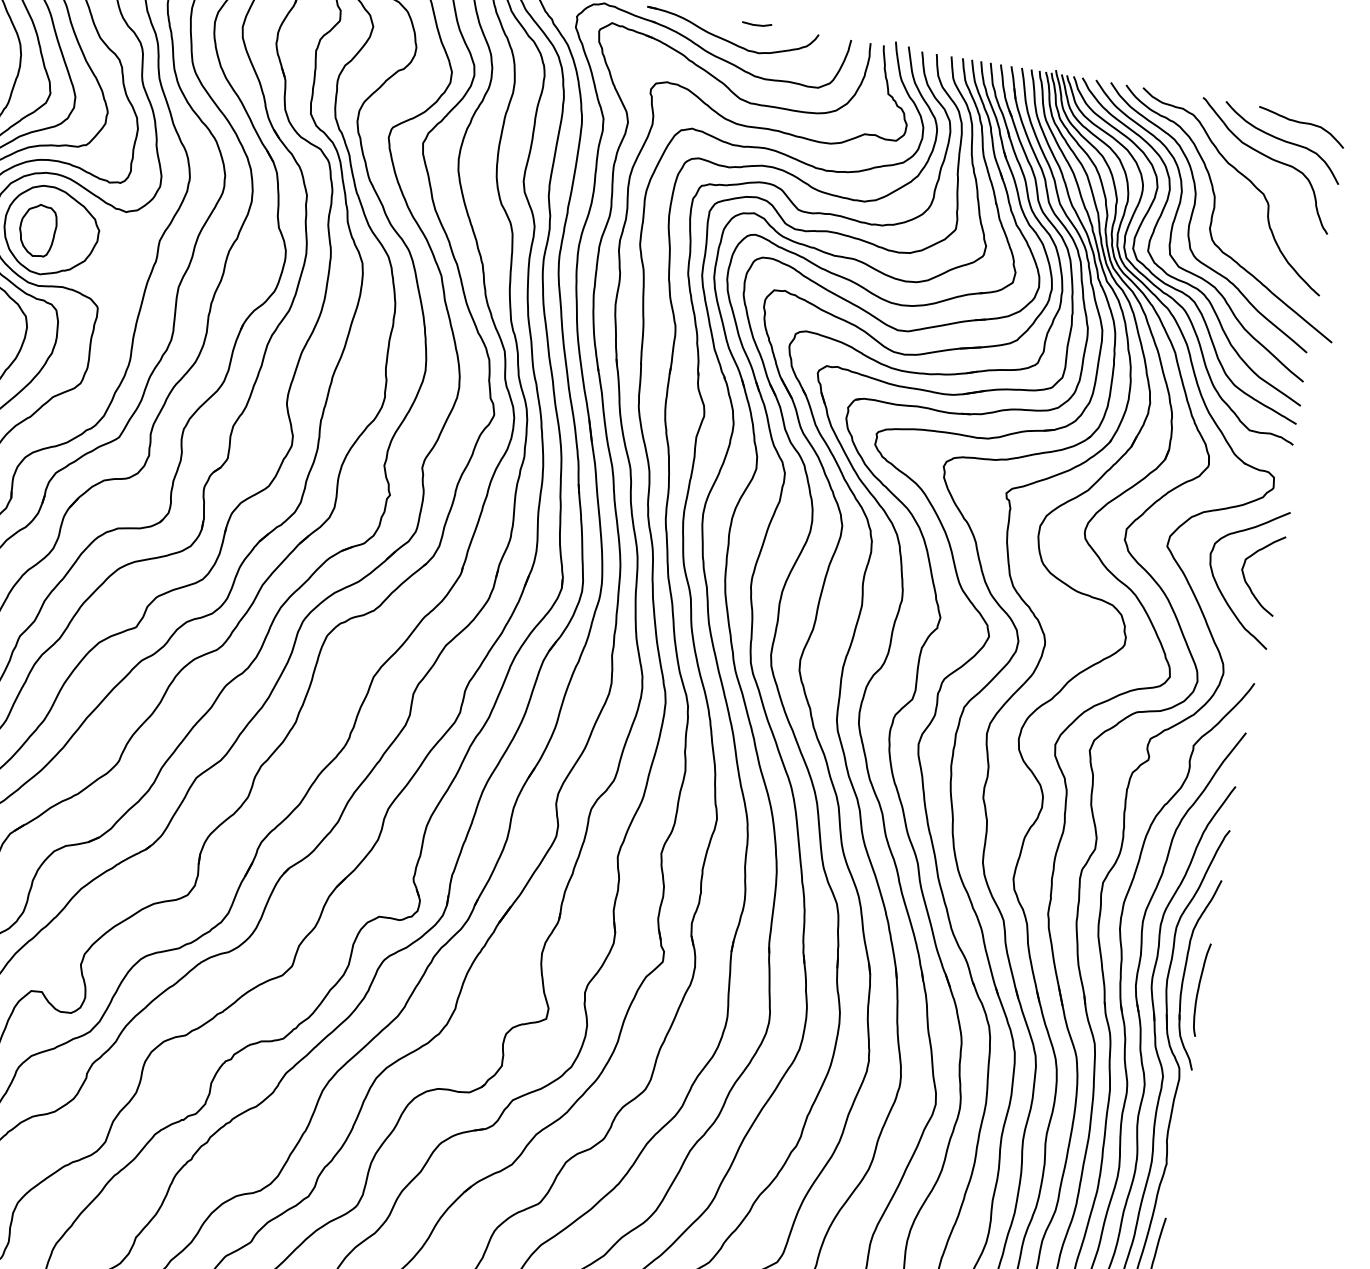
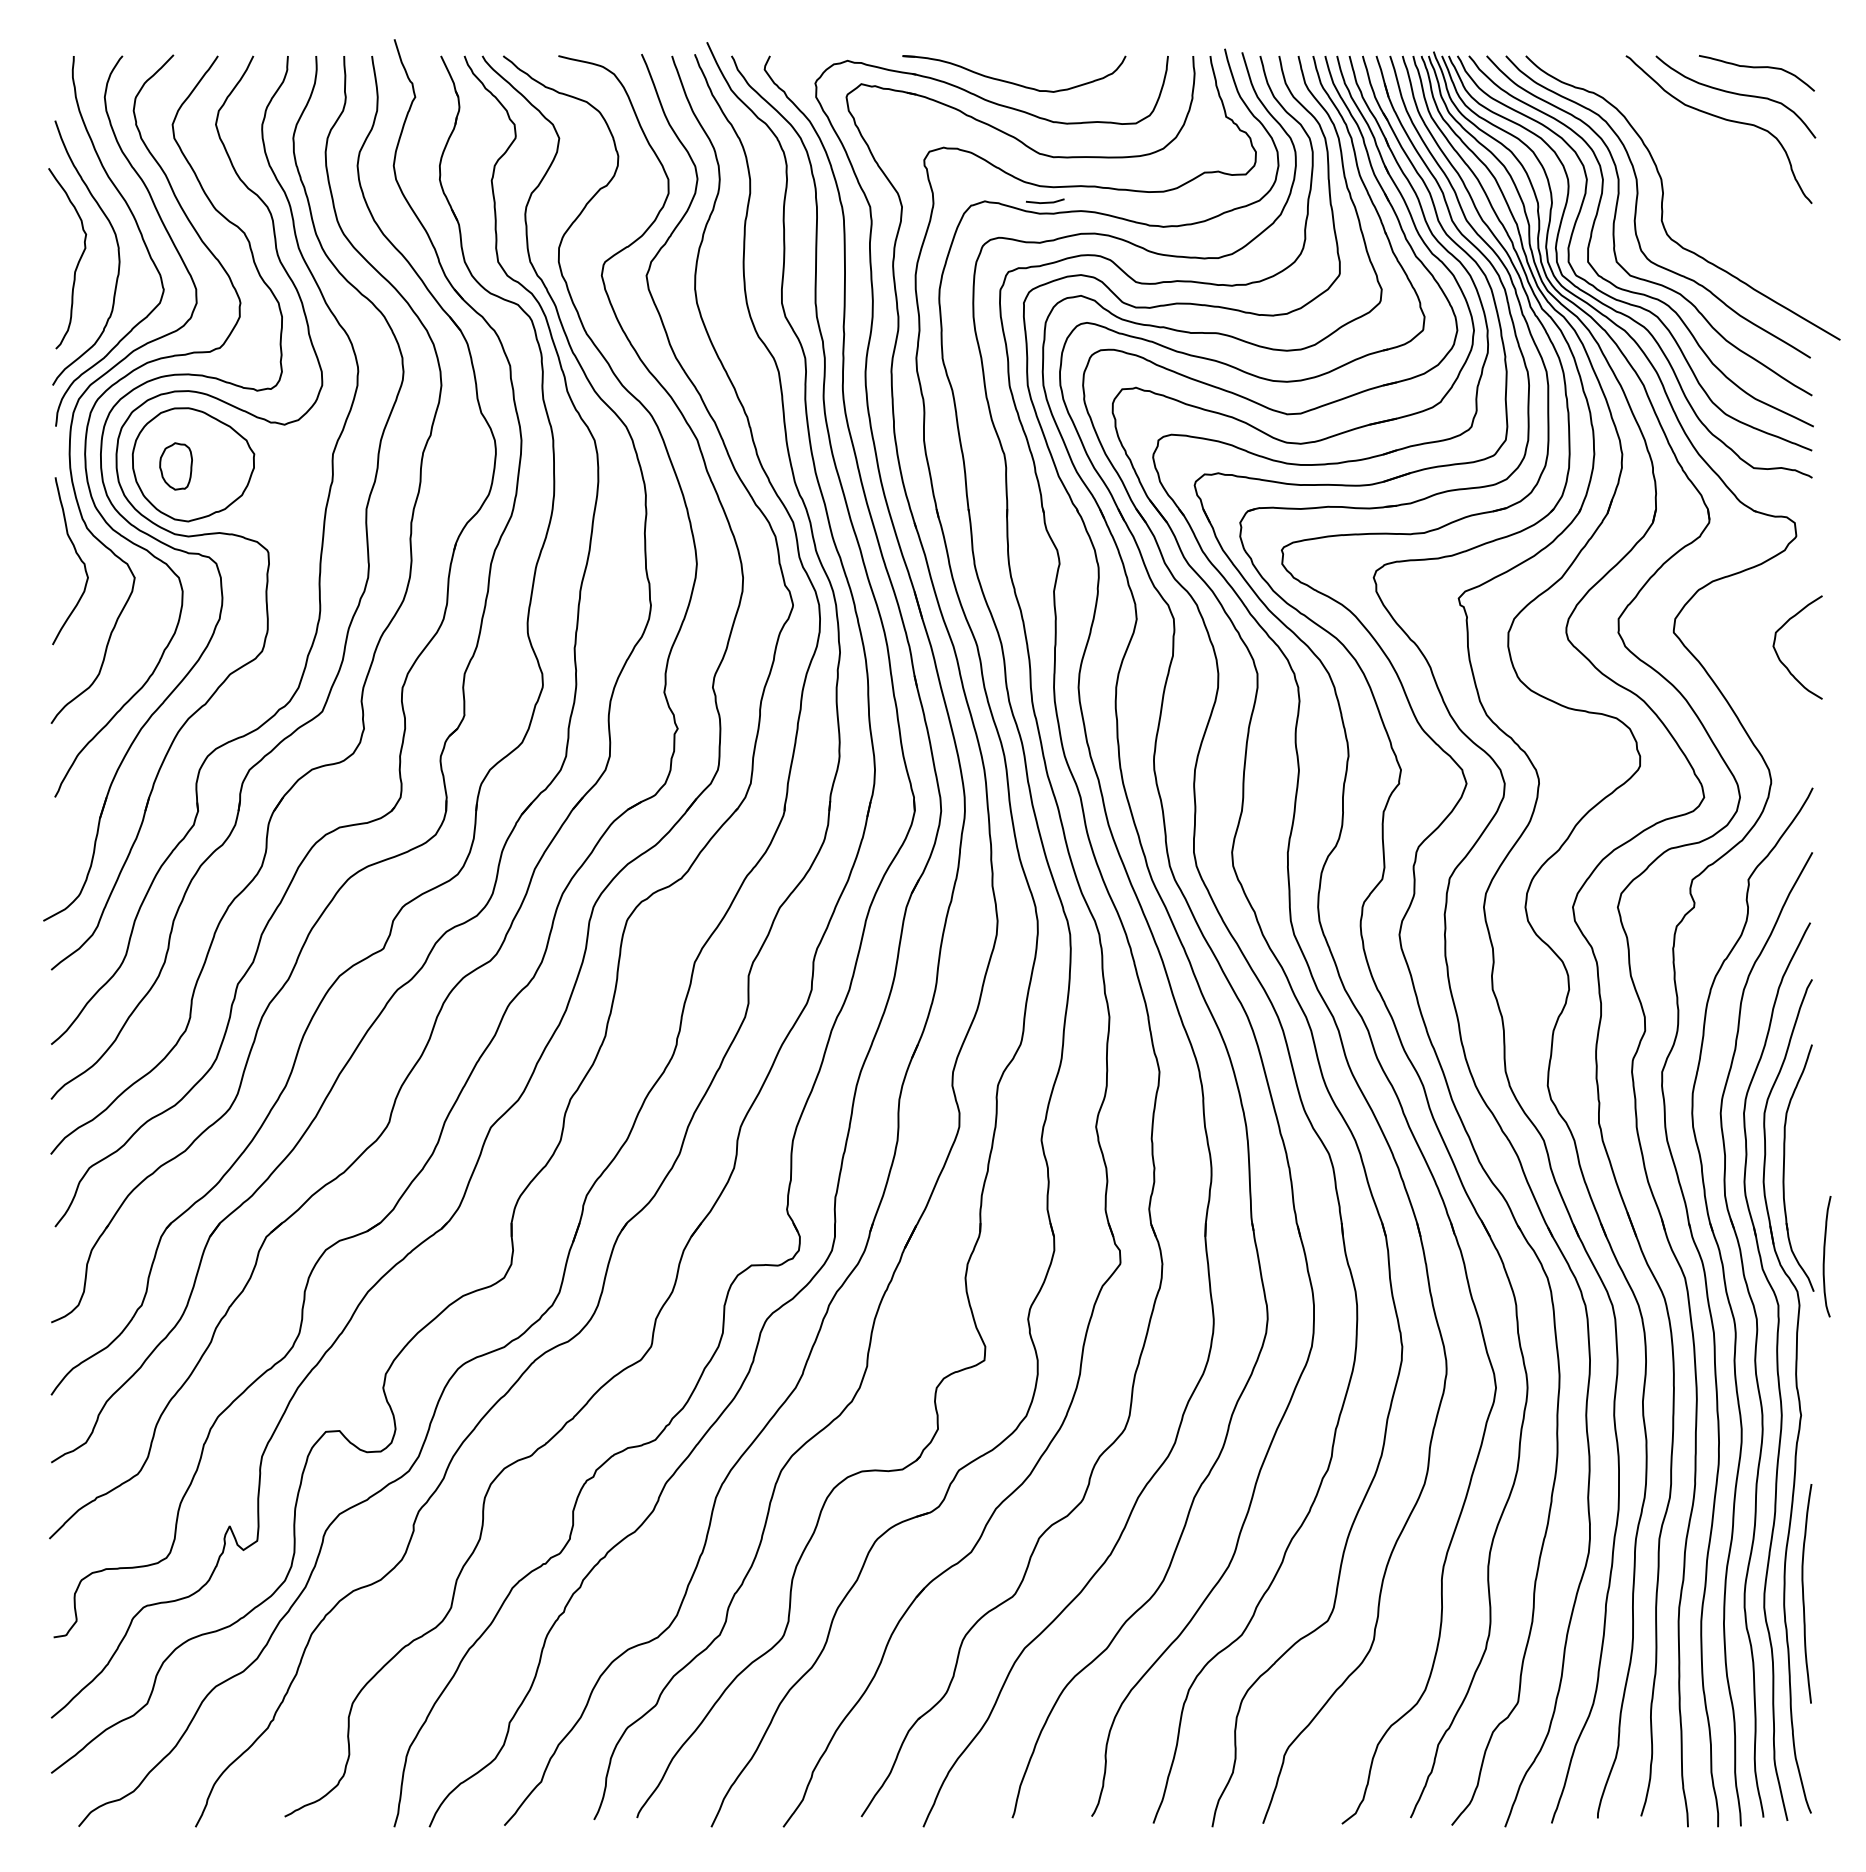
line: (758, 24) -> (1046, 201), moved
curve: (1245, 178) -> (1696, 149), removed
part: (37, 230) -> (175, 466), size x0.7
curve: (1217, 583) -> (1745, 669), removed
curve: (1198, 989) -> (1824, 1256), moved

